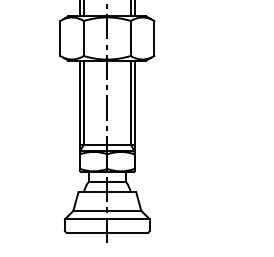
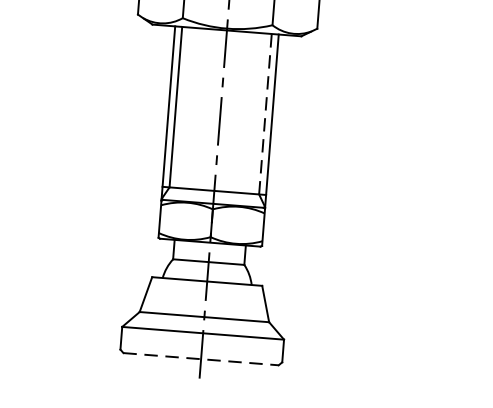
line: (130, 102) -> (264, 113), solid -> dashed
line: (107, 232) -> (201, 358), solid -> dashed

